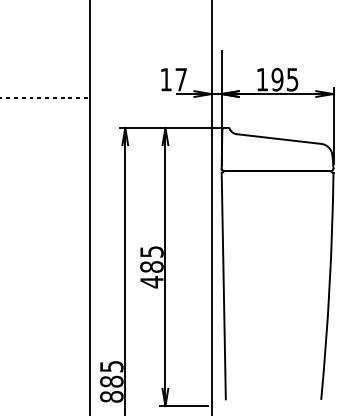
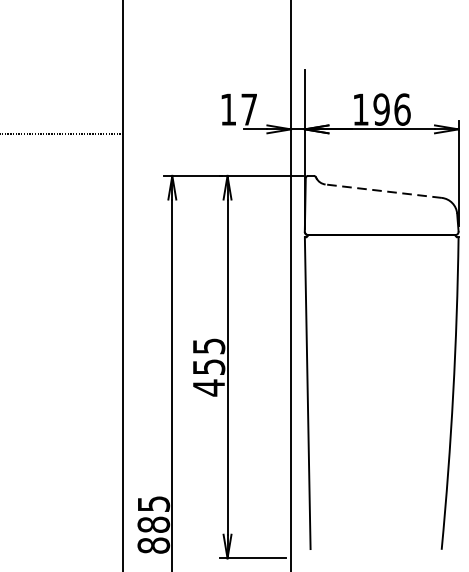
text: (292, 79) -> (402, 109), 195 -> 196
line: (279, 139) -> (384, 191), solid -> dashed
text: (151, 266) -> (208, 366), 485 -> 455

